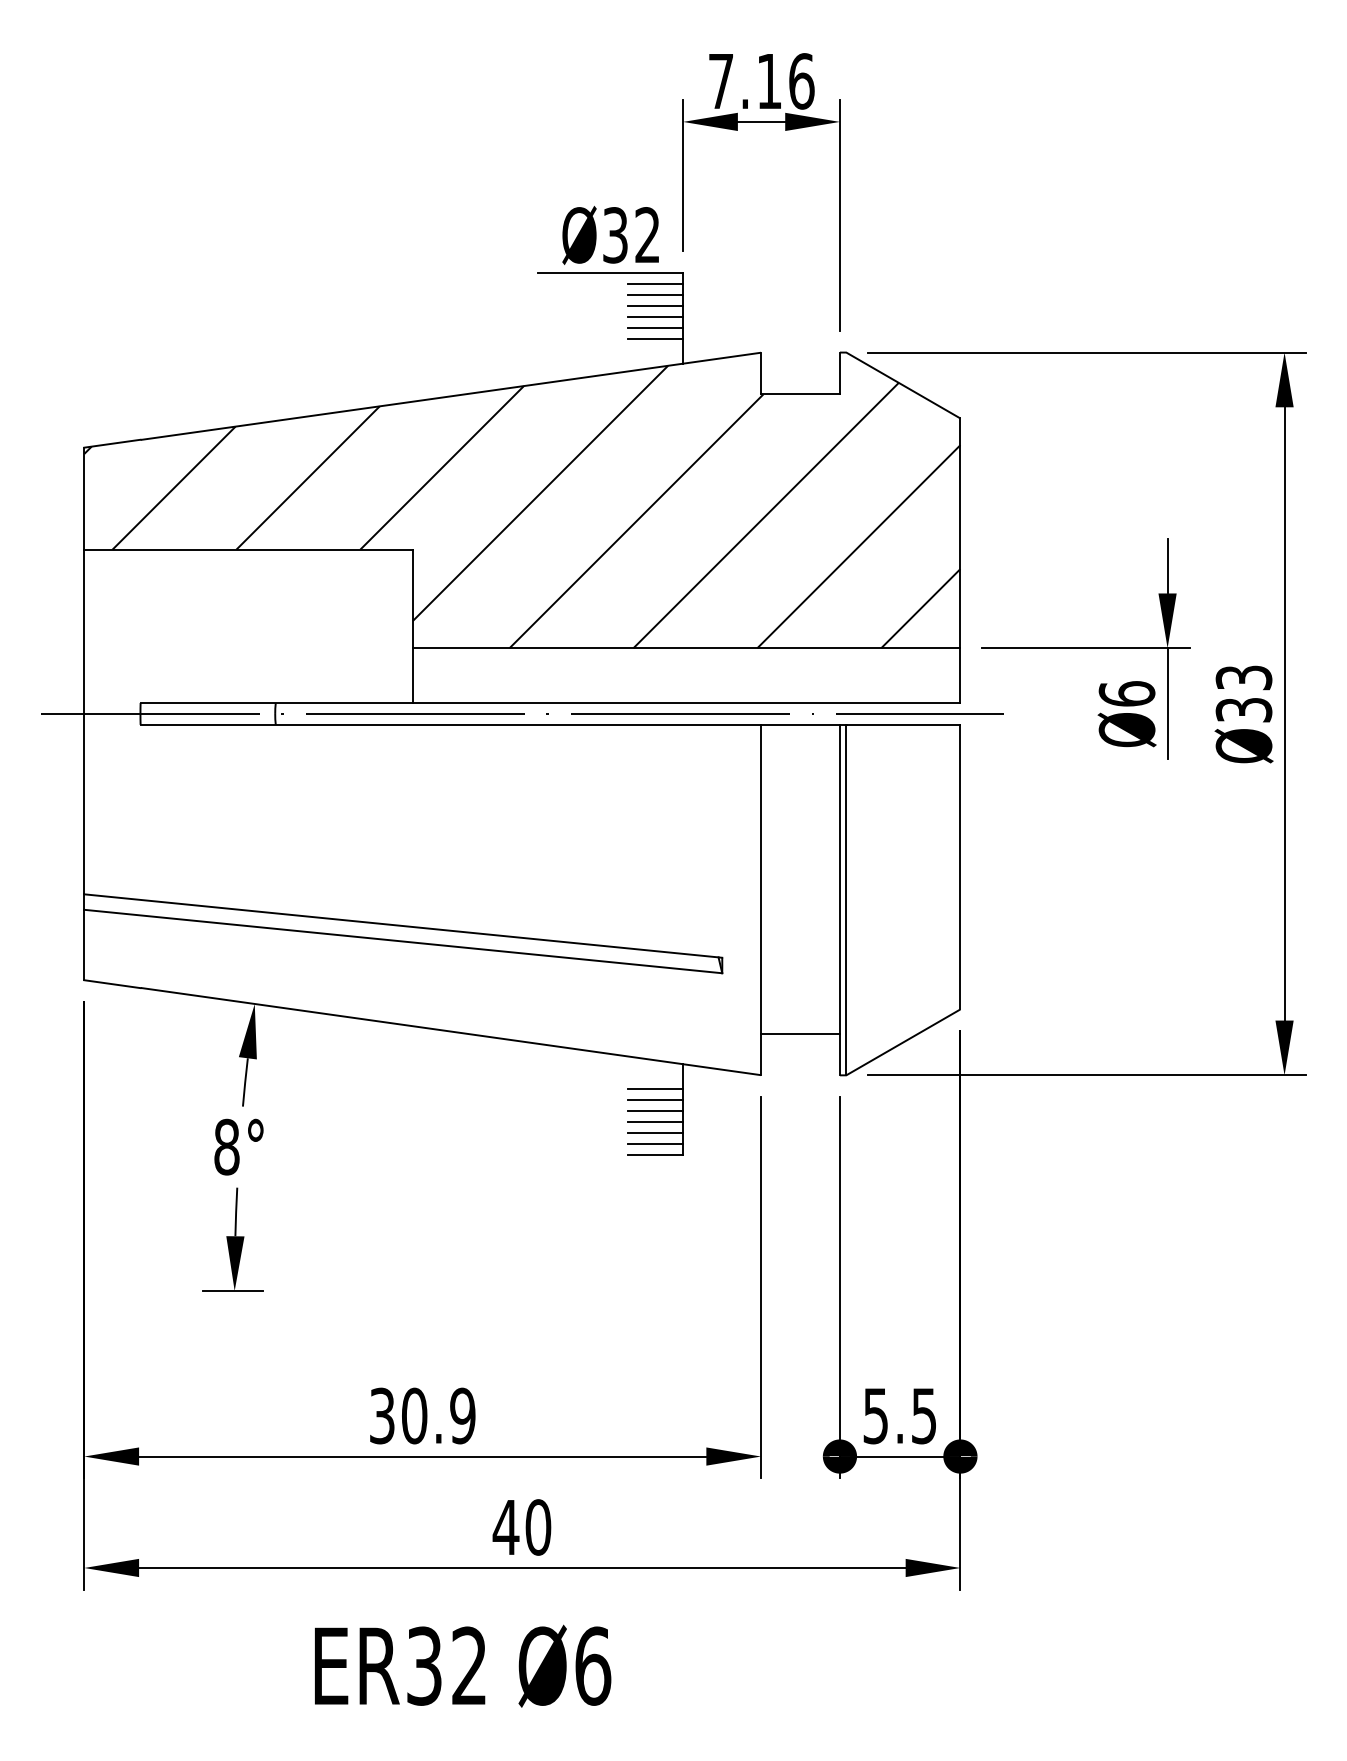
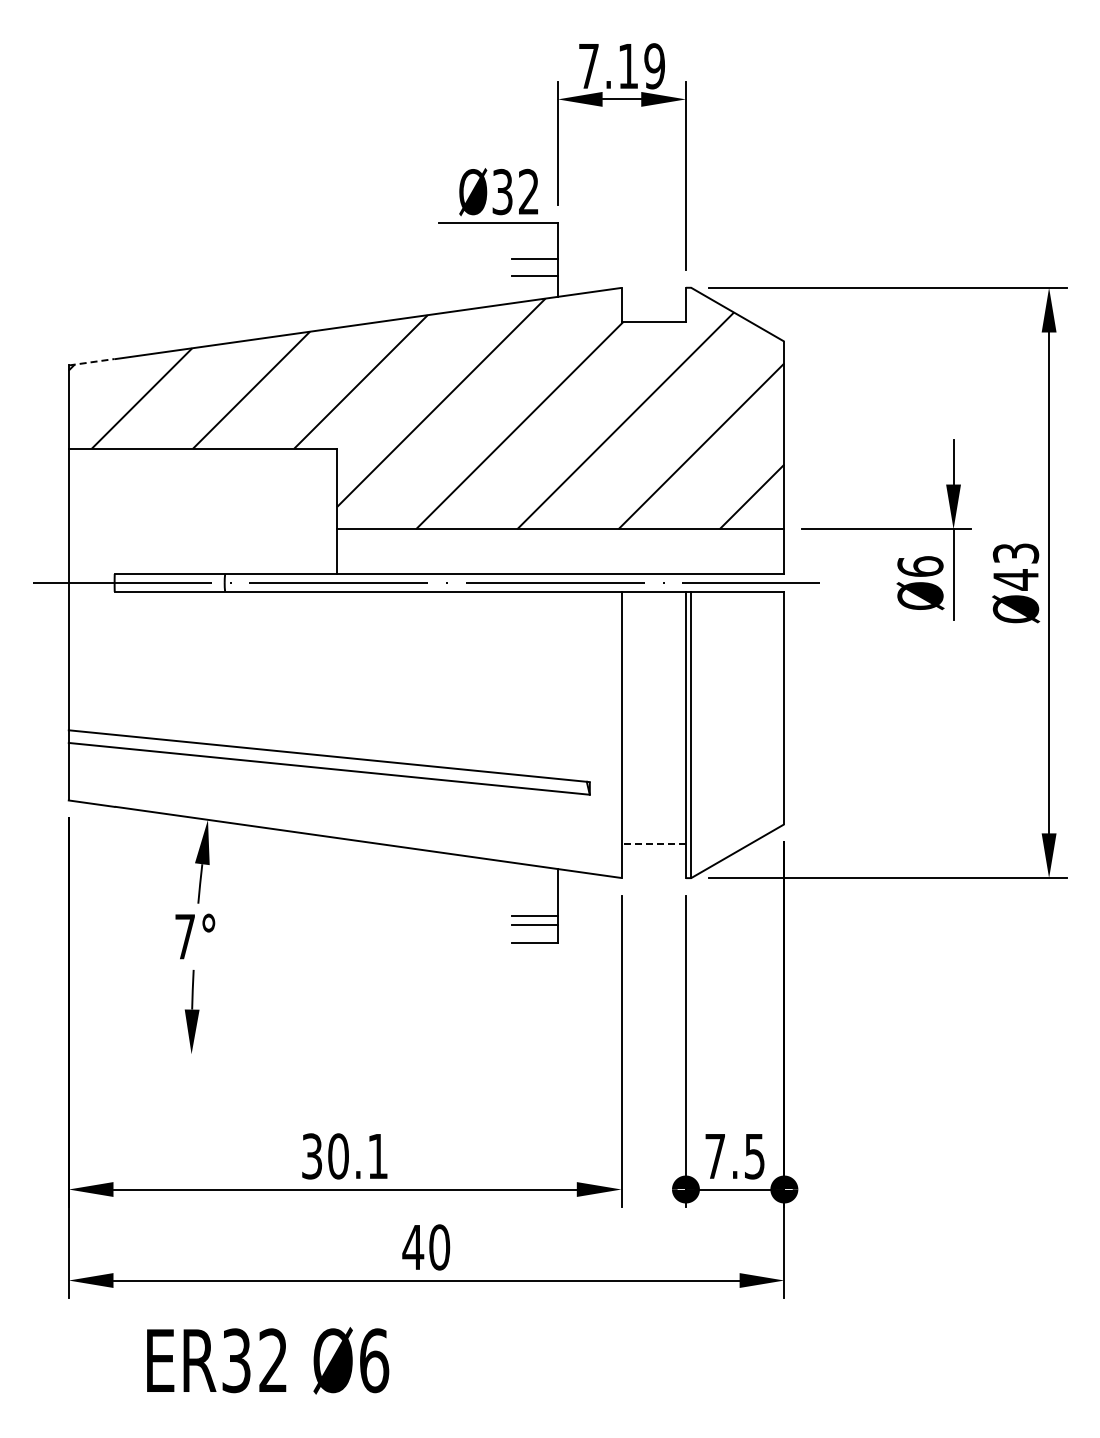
text: (801, 81) -> (654, 66), 7.16 -> 7.19
line: (654, 283) -> (534, 231), removed
line: (654, 294) -> (534, 240), removed
line: (654, 305) -> (534, 249), removed
line: (654, 327) -> (534, 267), removed
line: (113, 444) -> (92, 362), solid -> dashed
text: (1243, 709) -> (1015, 579), Ø33 -> Ø43
line: (800, 1034) -> (653, 844), solid -> dashed
line: (654, 1089) -> (534, 889), removed
line: (654, 1100) -> (534, 898), removed
line: (654, 1111) -> (534, 907), removed
line: (654, 1144) -> (534, 934), removed
text: (227, 1146) -> (185, 936), 8° -> 7°
line: (232, 1291) -> (189, 1054), removed
text: (462, 1416) -> (377, 1156), 30.9 -> 30.1
text: (874, 1416) -> (714, 1156), 5.5 -> 7.5
text: (463, 1665) -> (268, 1360), moved

